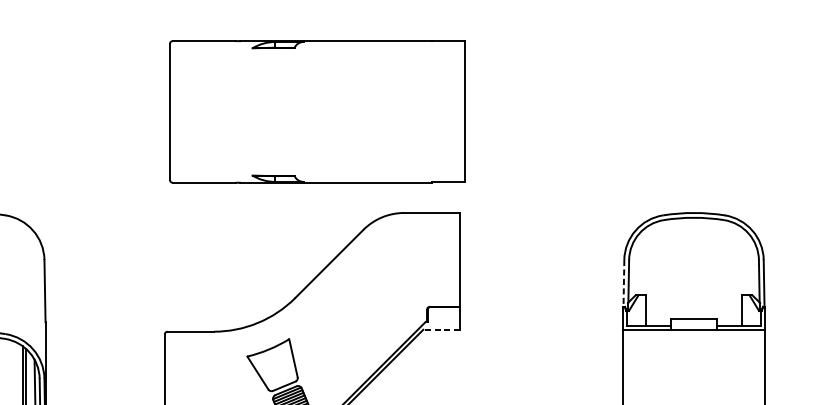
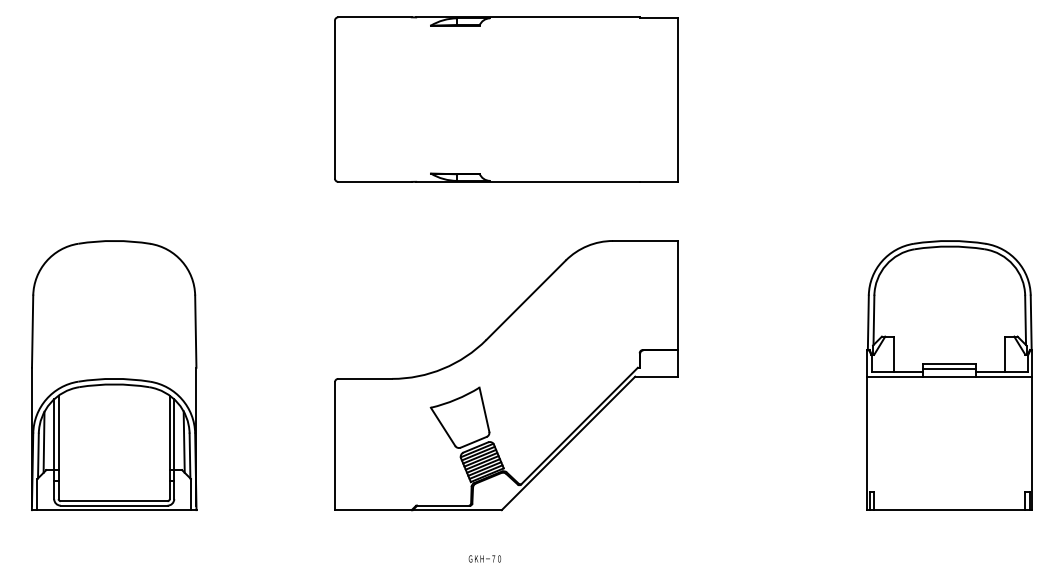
part: (317, 111) -> (506, 99), moved
line: (624, 284) -> (868, 323), dashed -> solid
line: (693, 322) -> (949, 368), added
line: (440, 329) -> (655, 376), dashed -> solid

